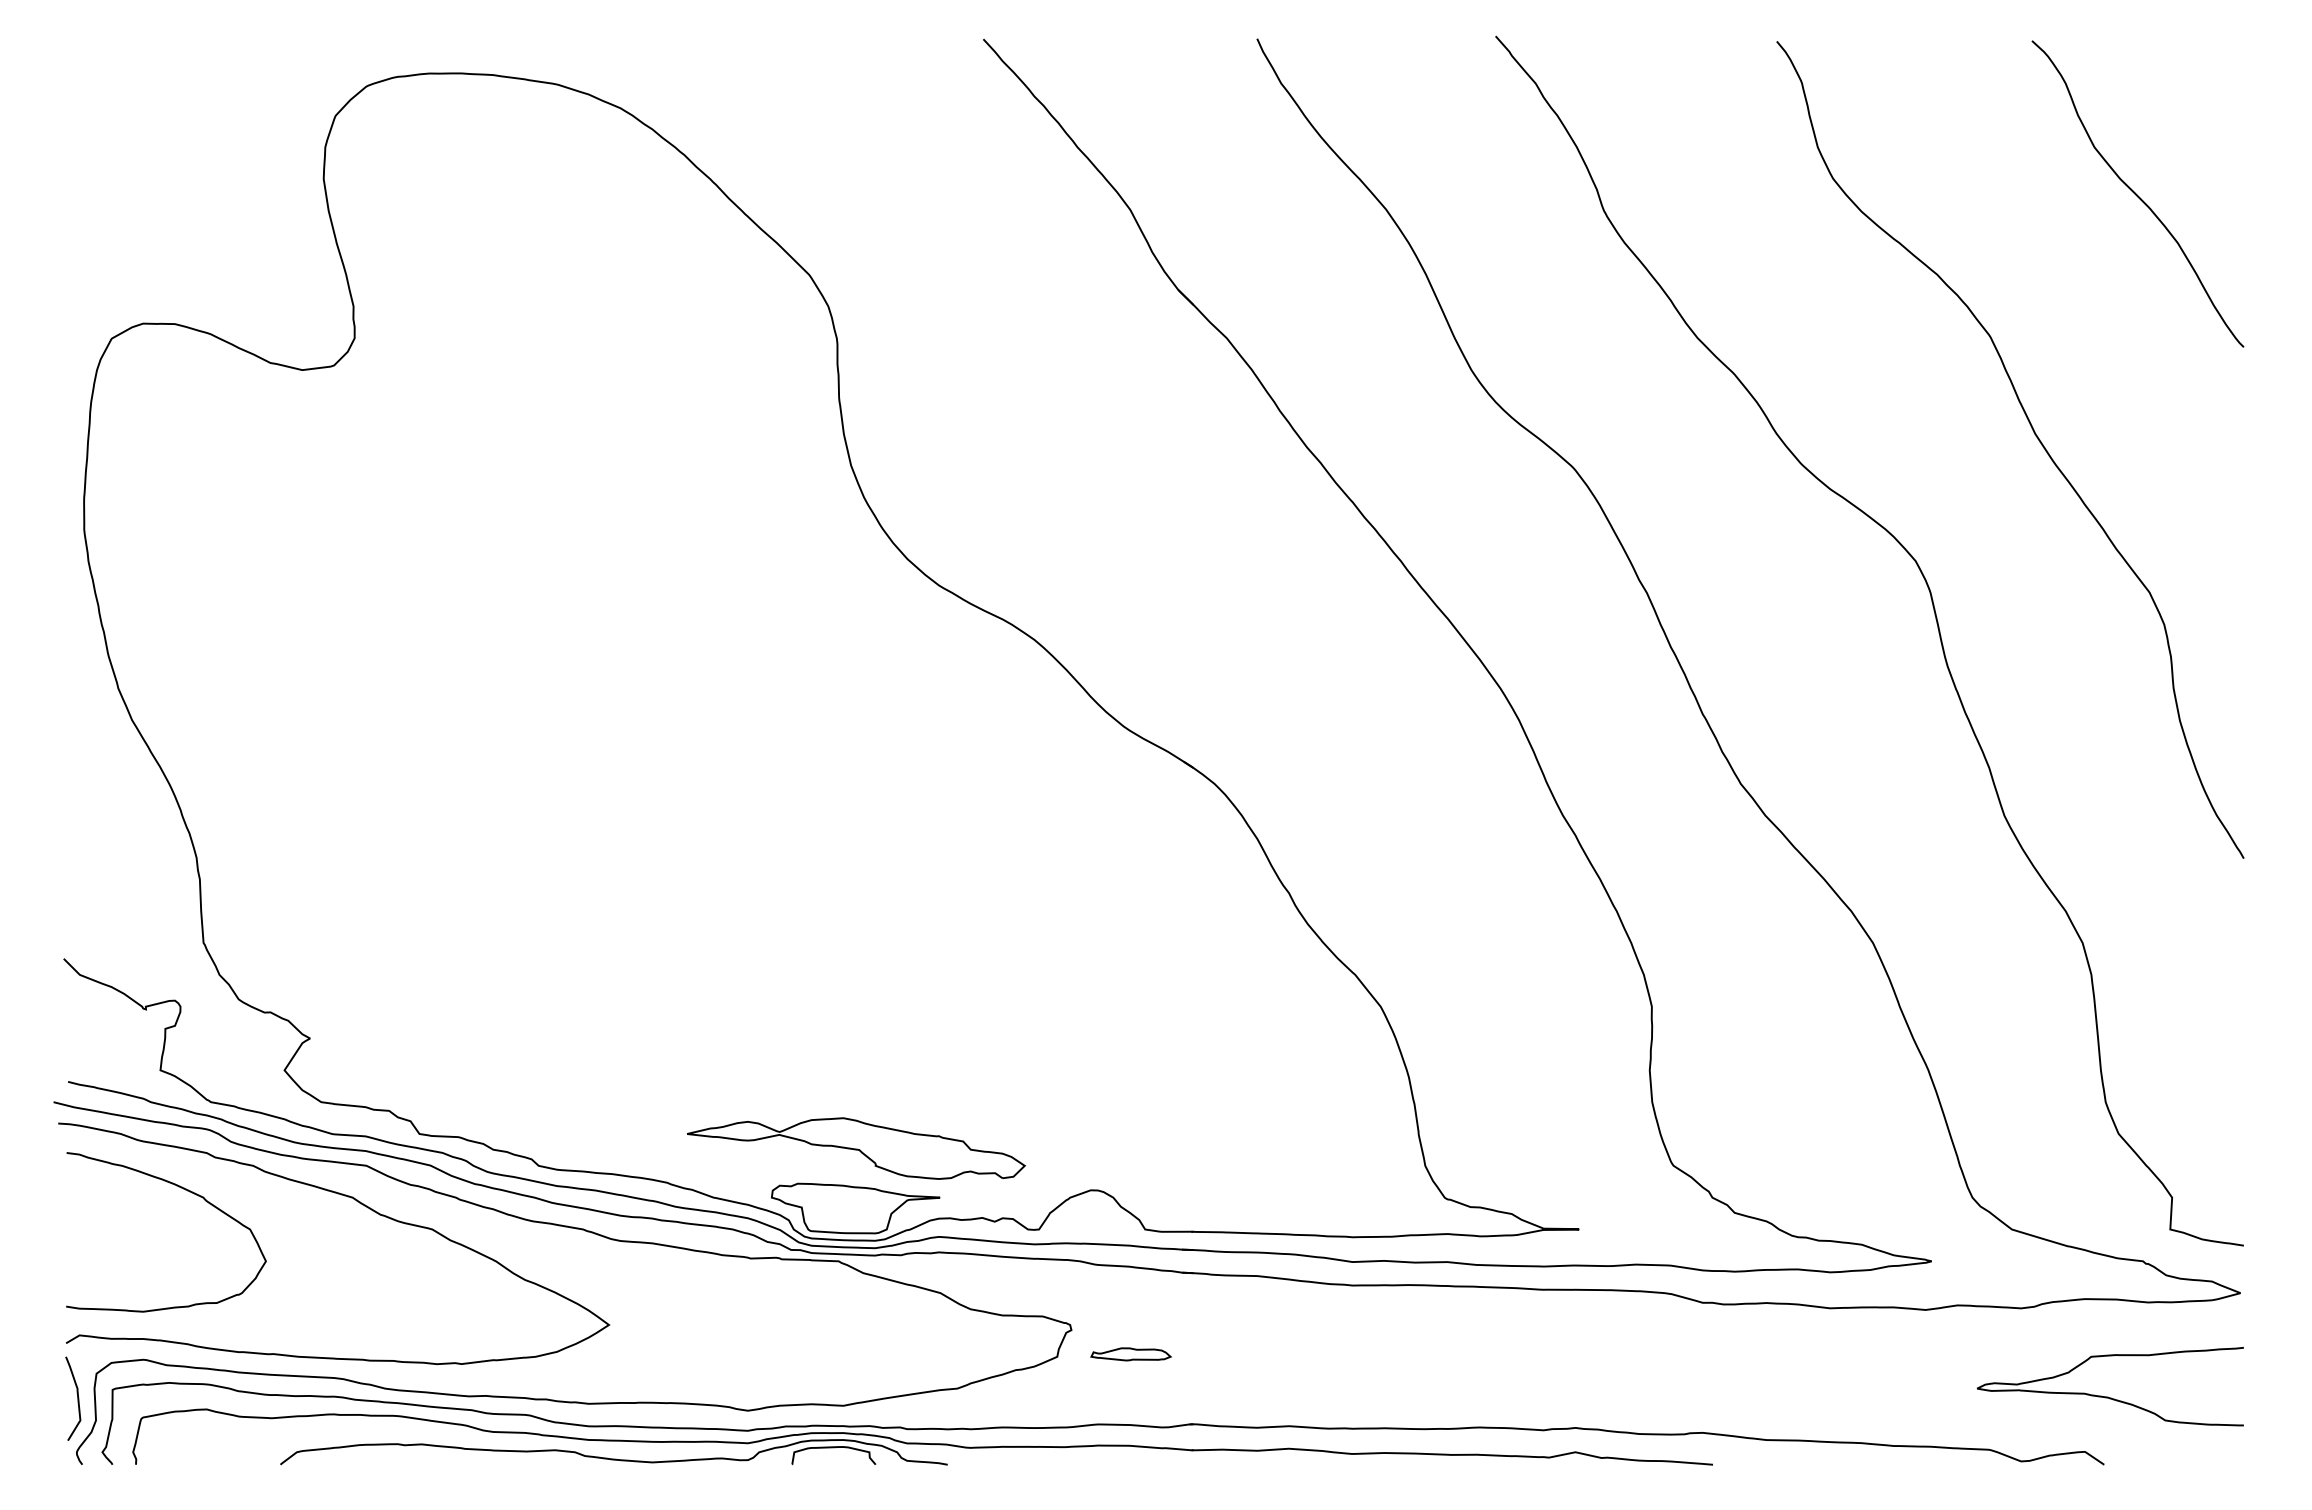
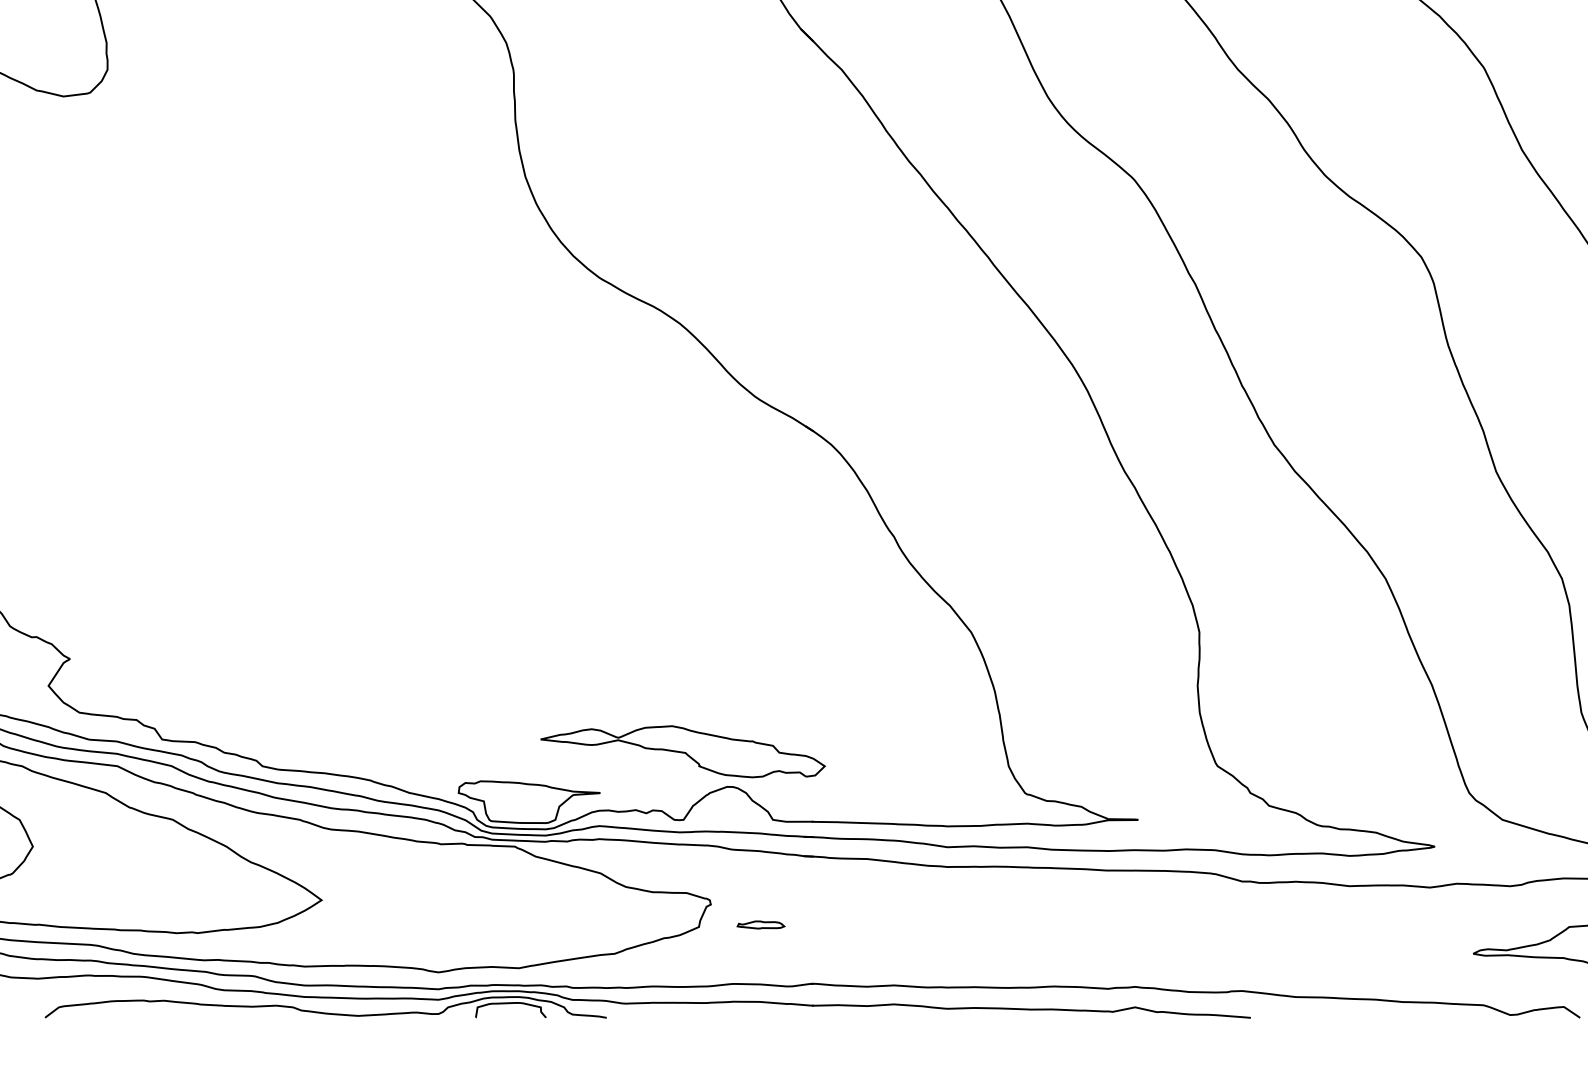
part: (856, 1148) -> (683, 751), moved
part: (1130, 1354) -> (760, 925), size x0.7

